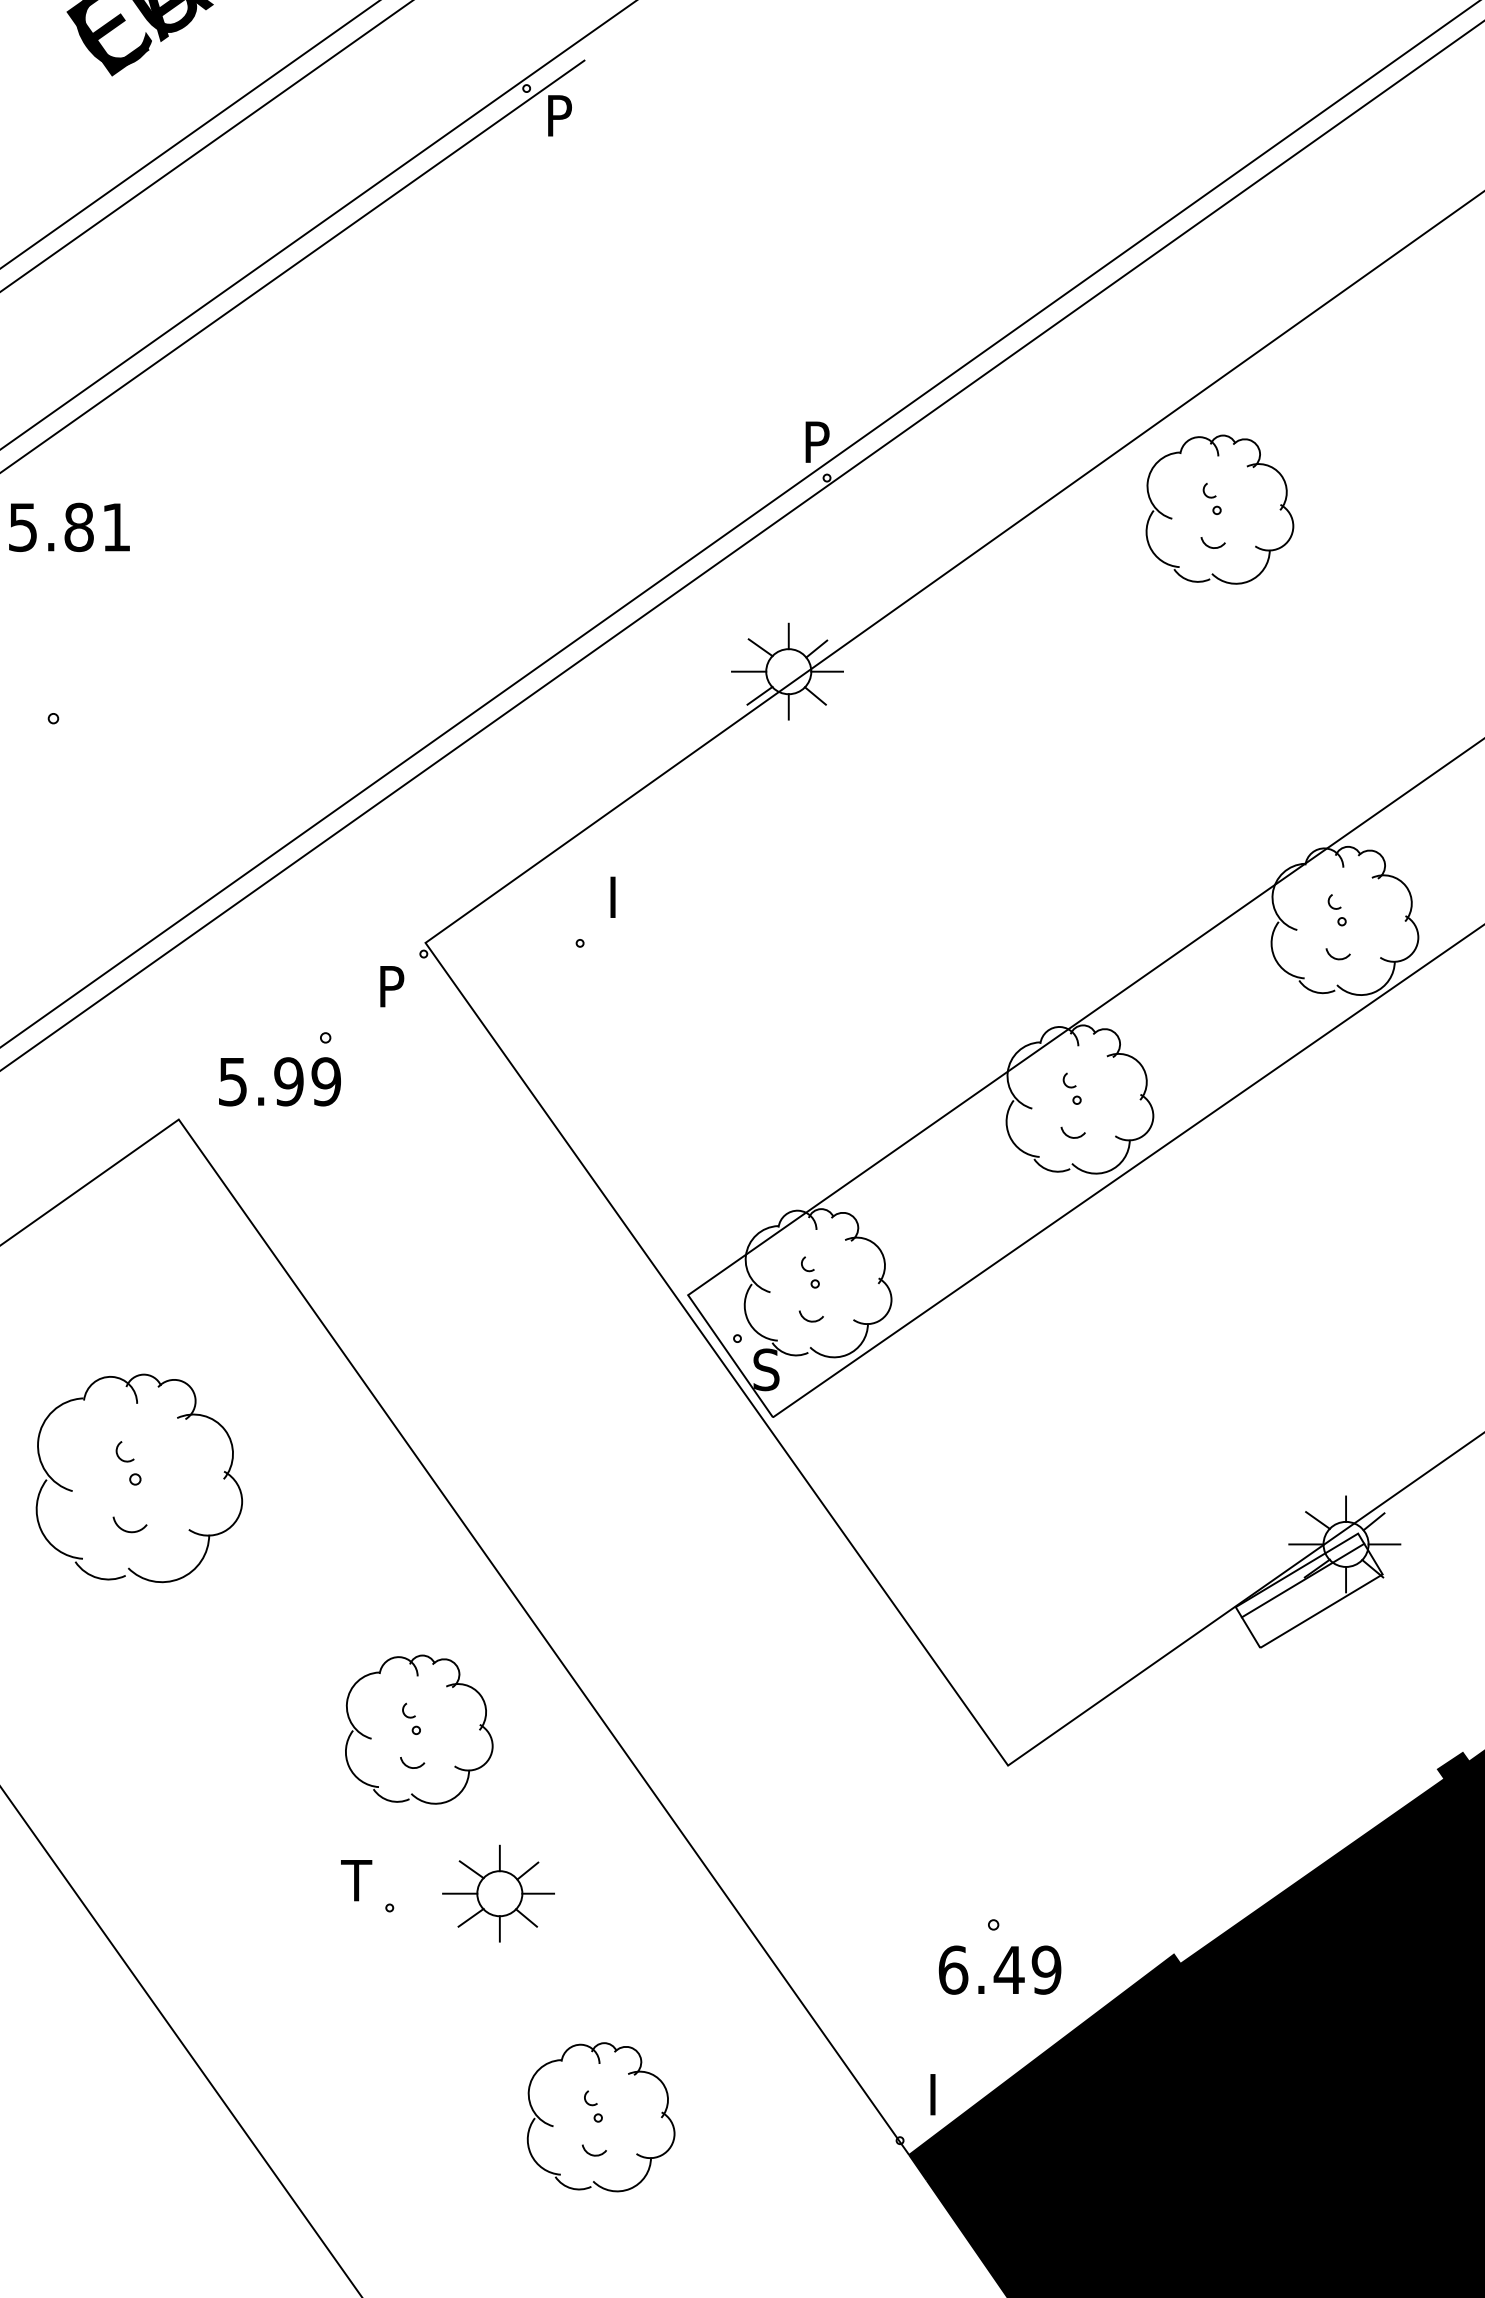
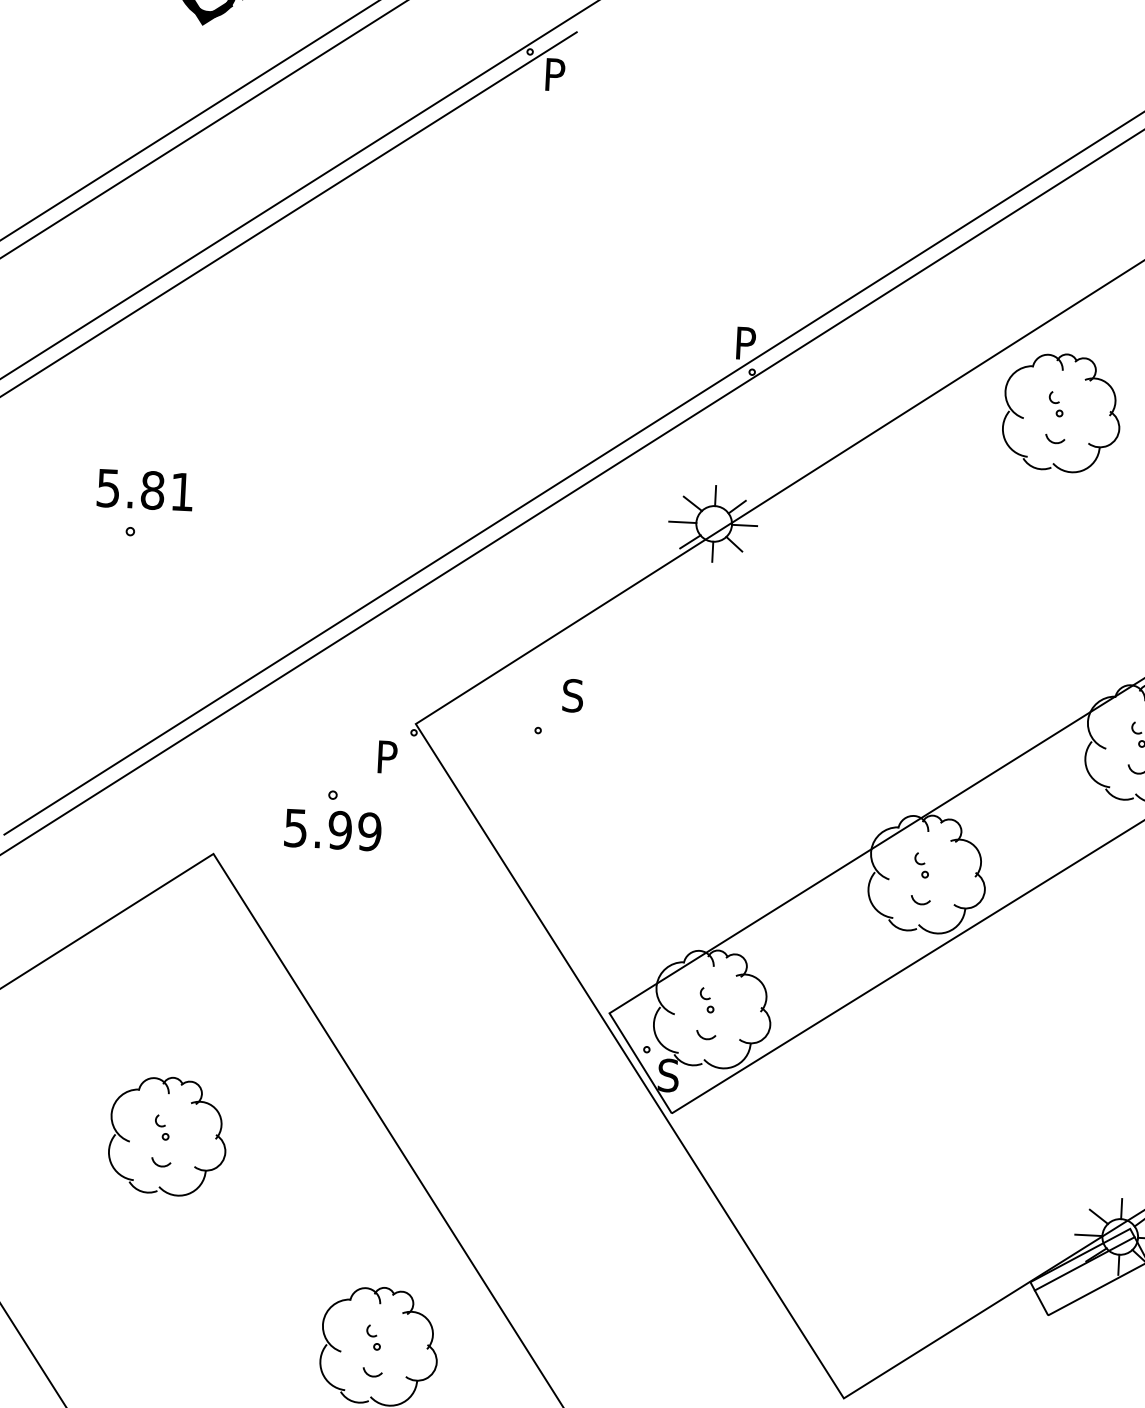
text: (69, 527) -> (145, 490), moved
text: (621, 897) -> (572, 695), I -> S
text: (279, 1081) -> (332, 829), moved
part: (139, 1478) -> (168, 1136), size x0.71

